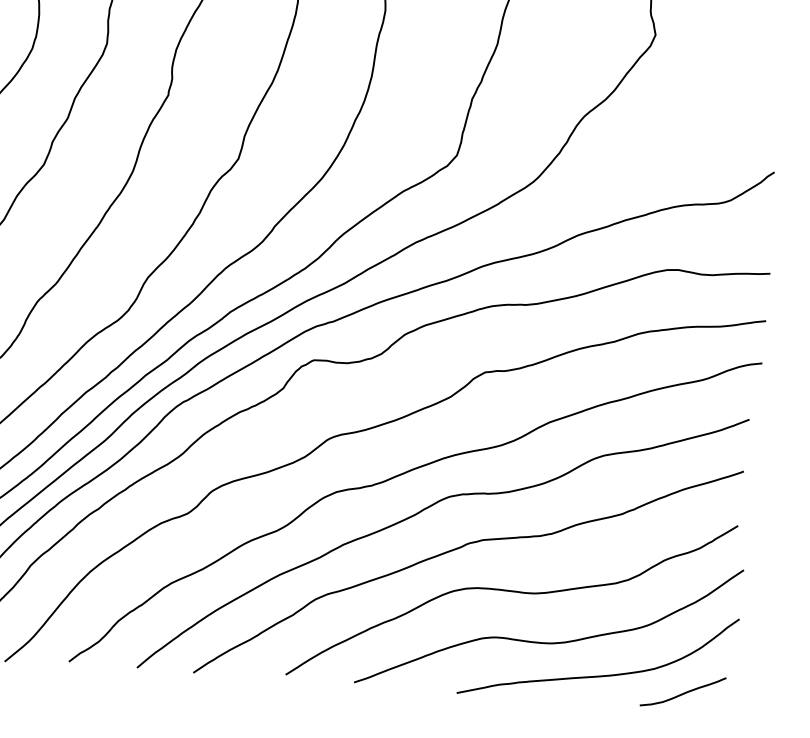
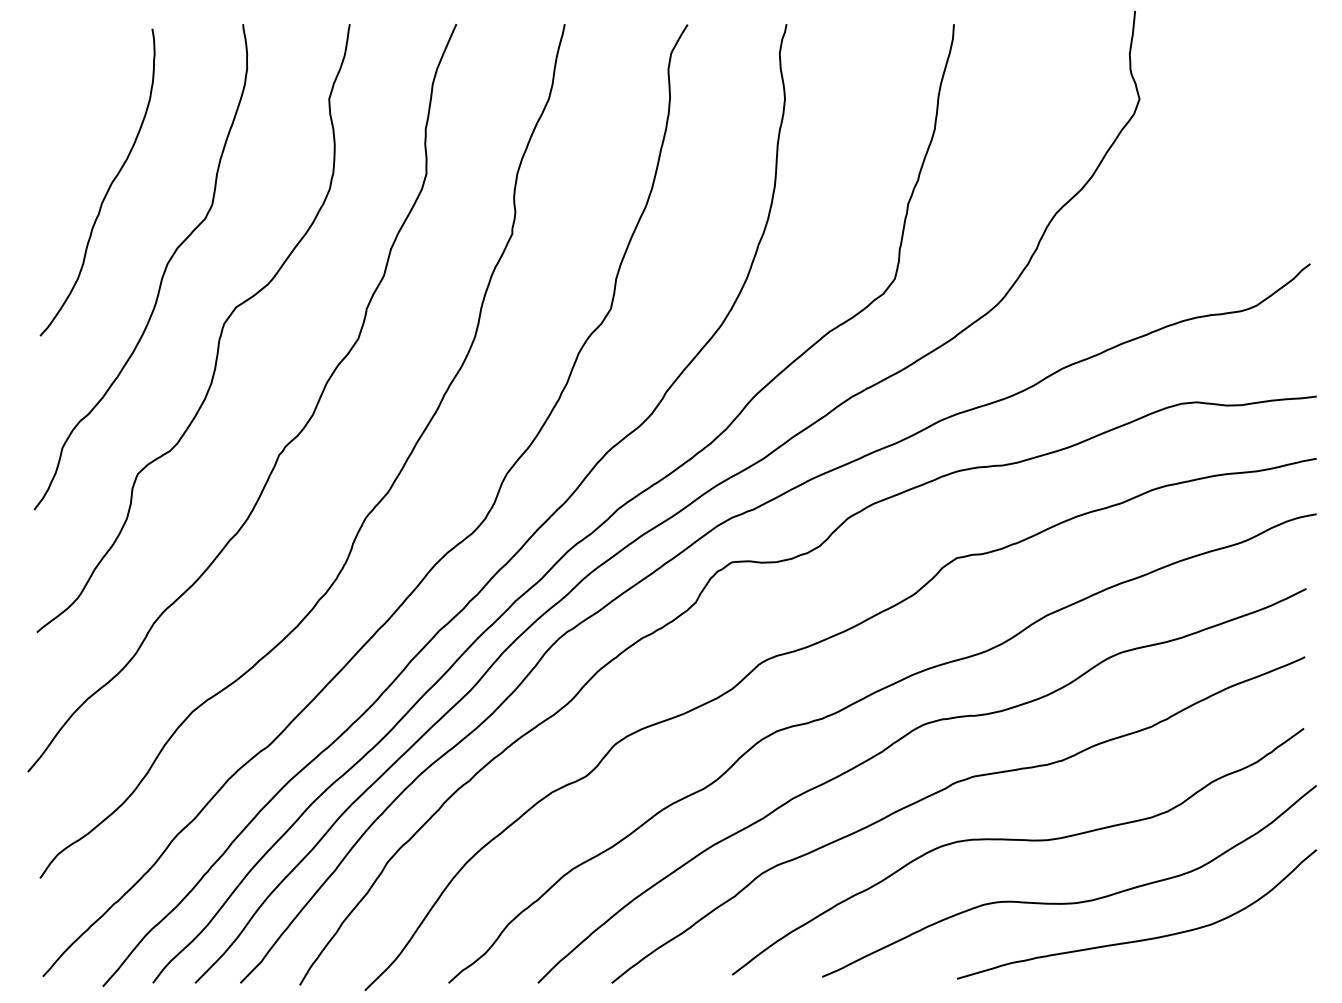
curve: (682, 693) -> (1251, 952), removed

